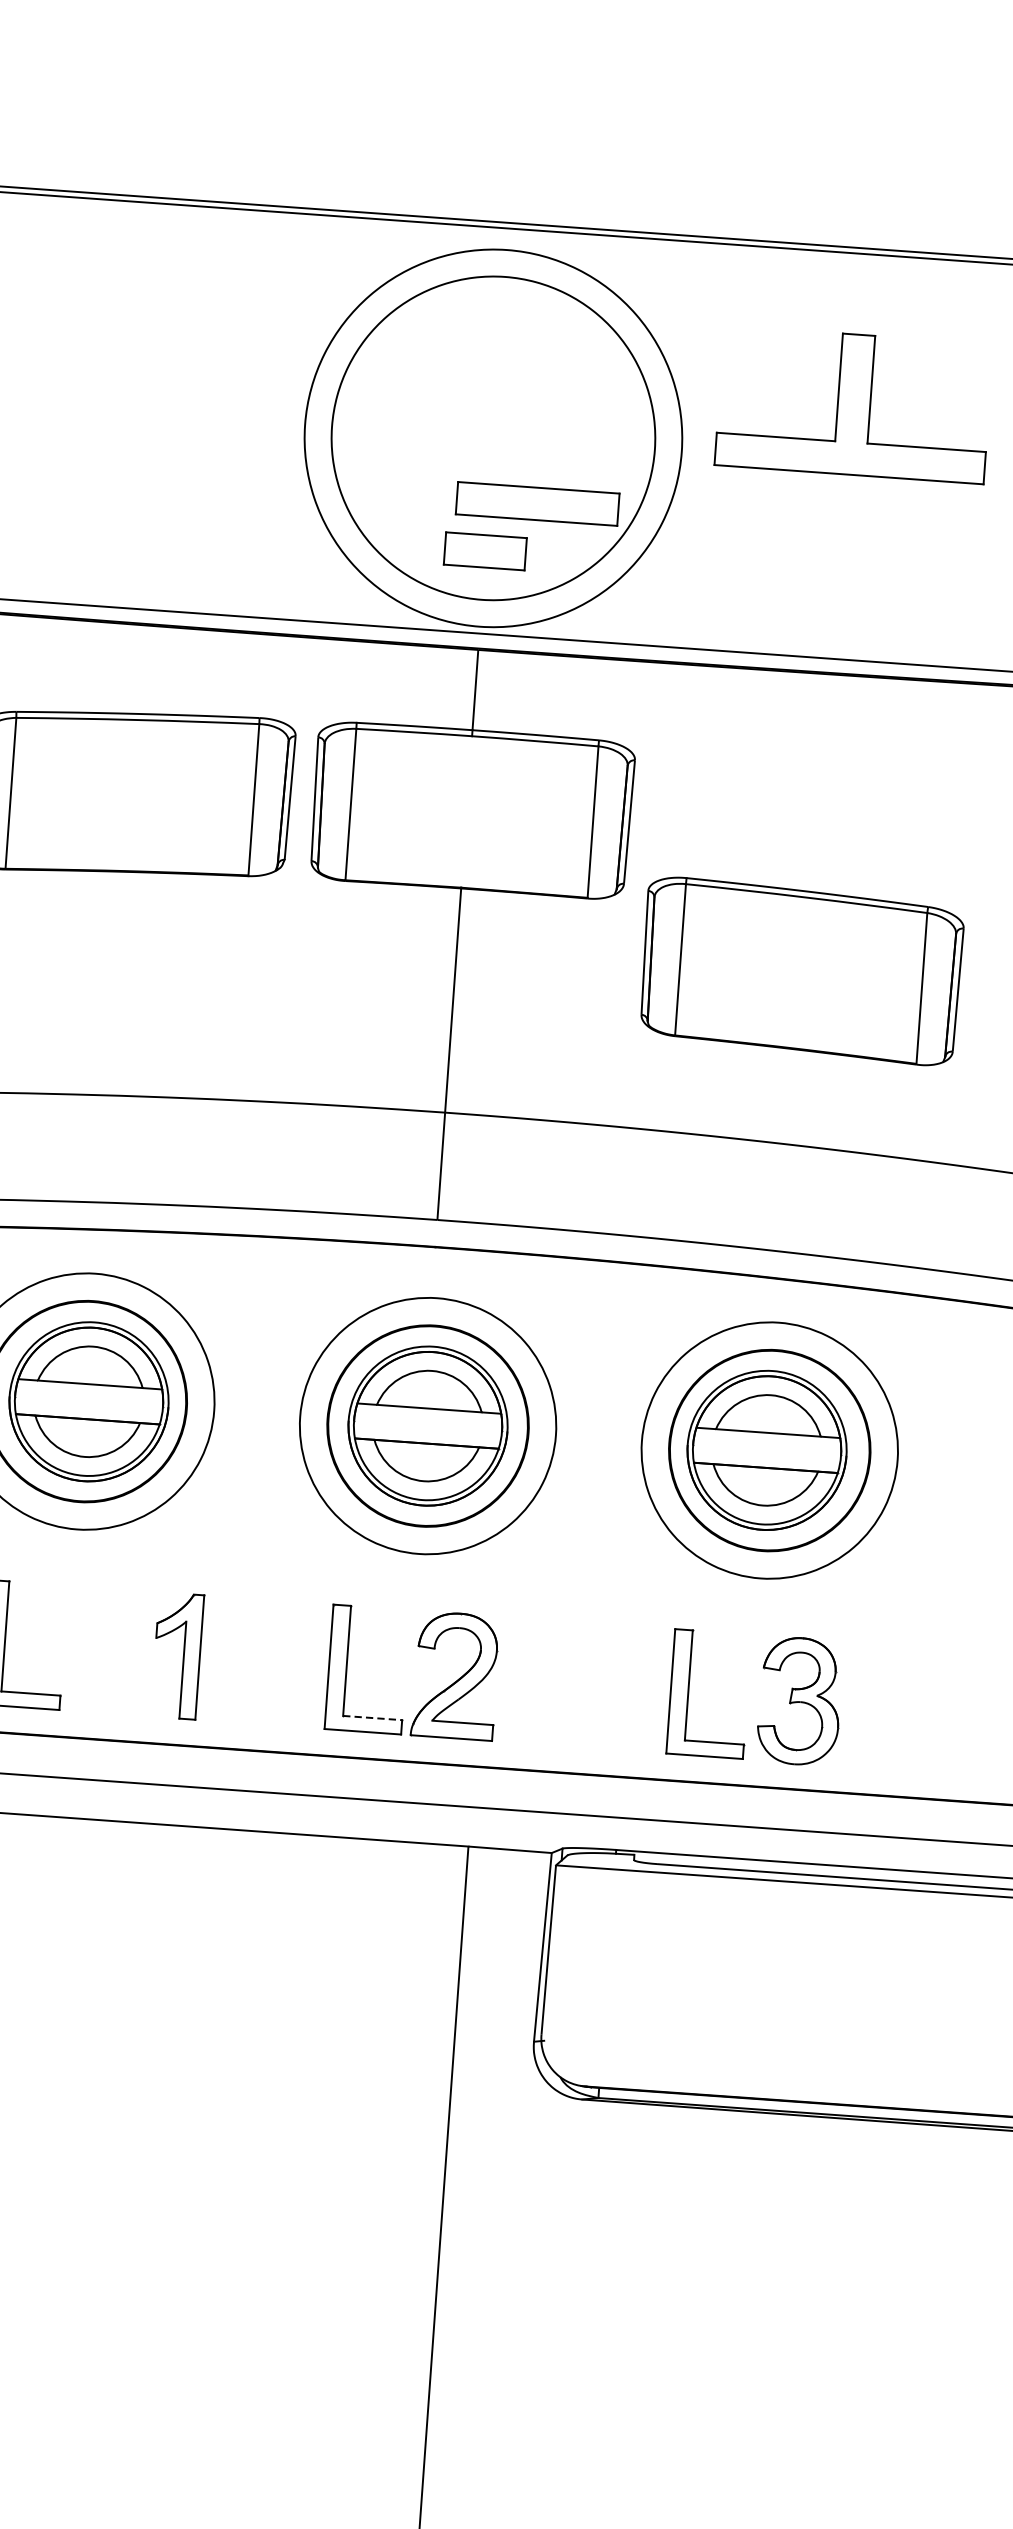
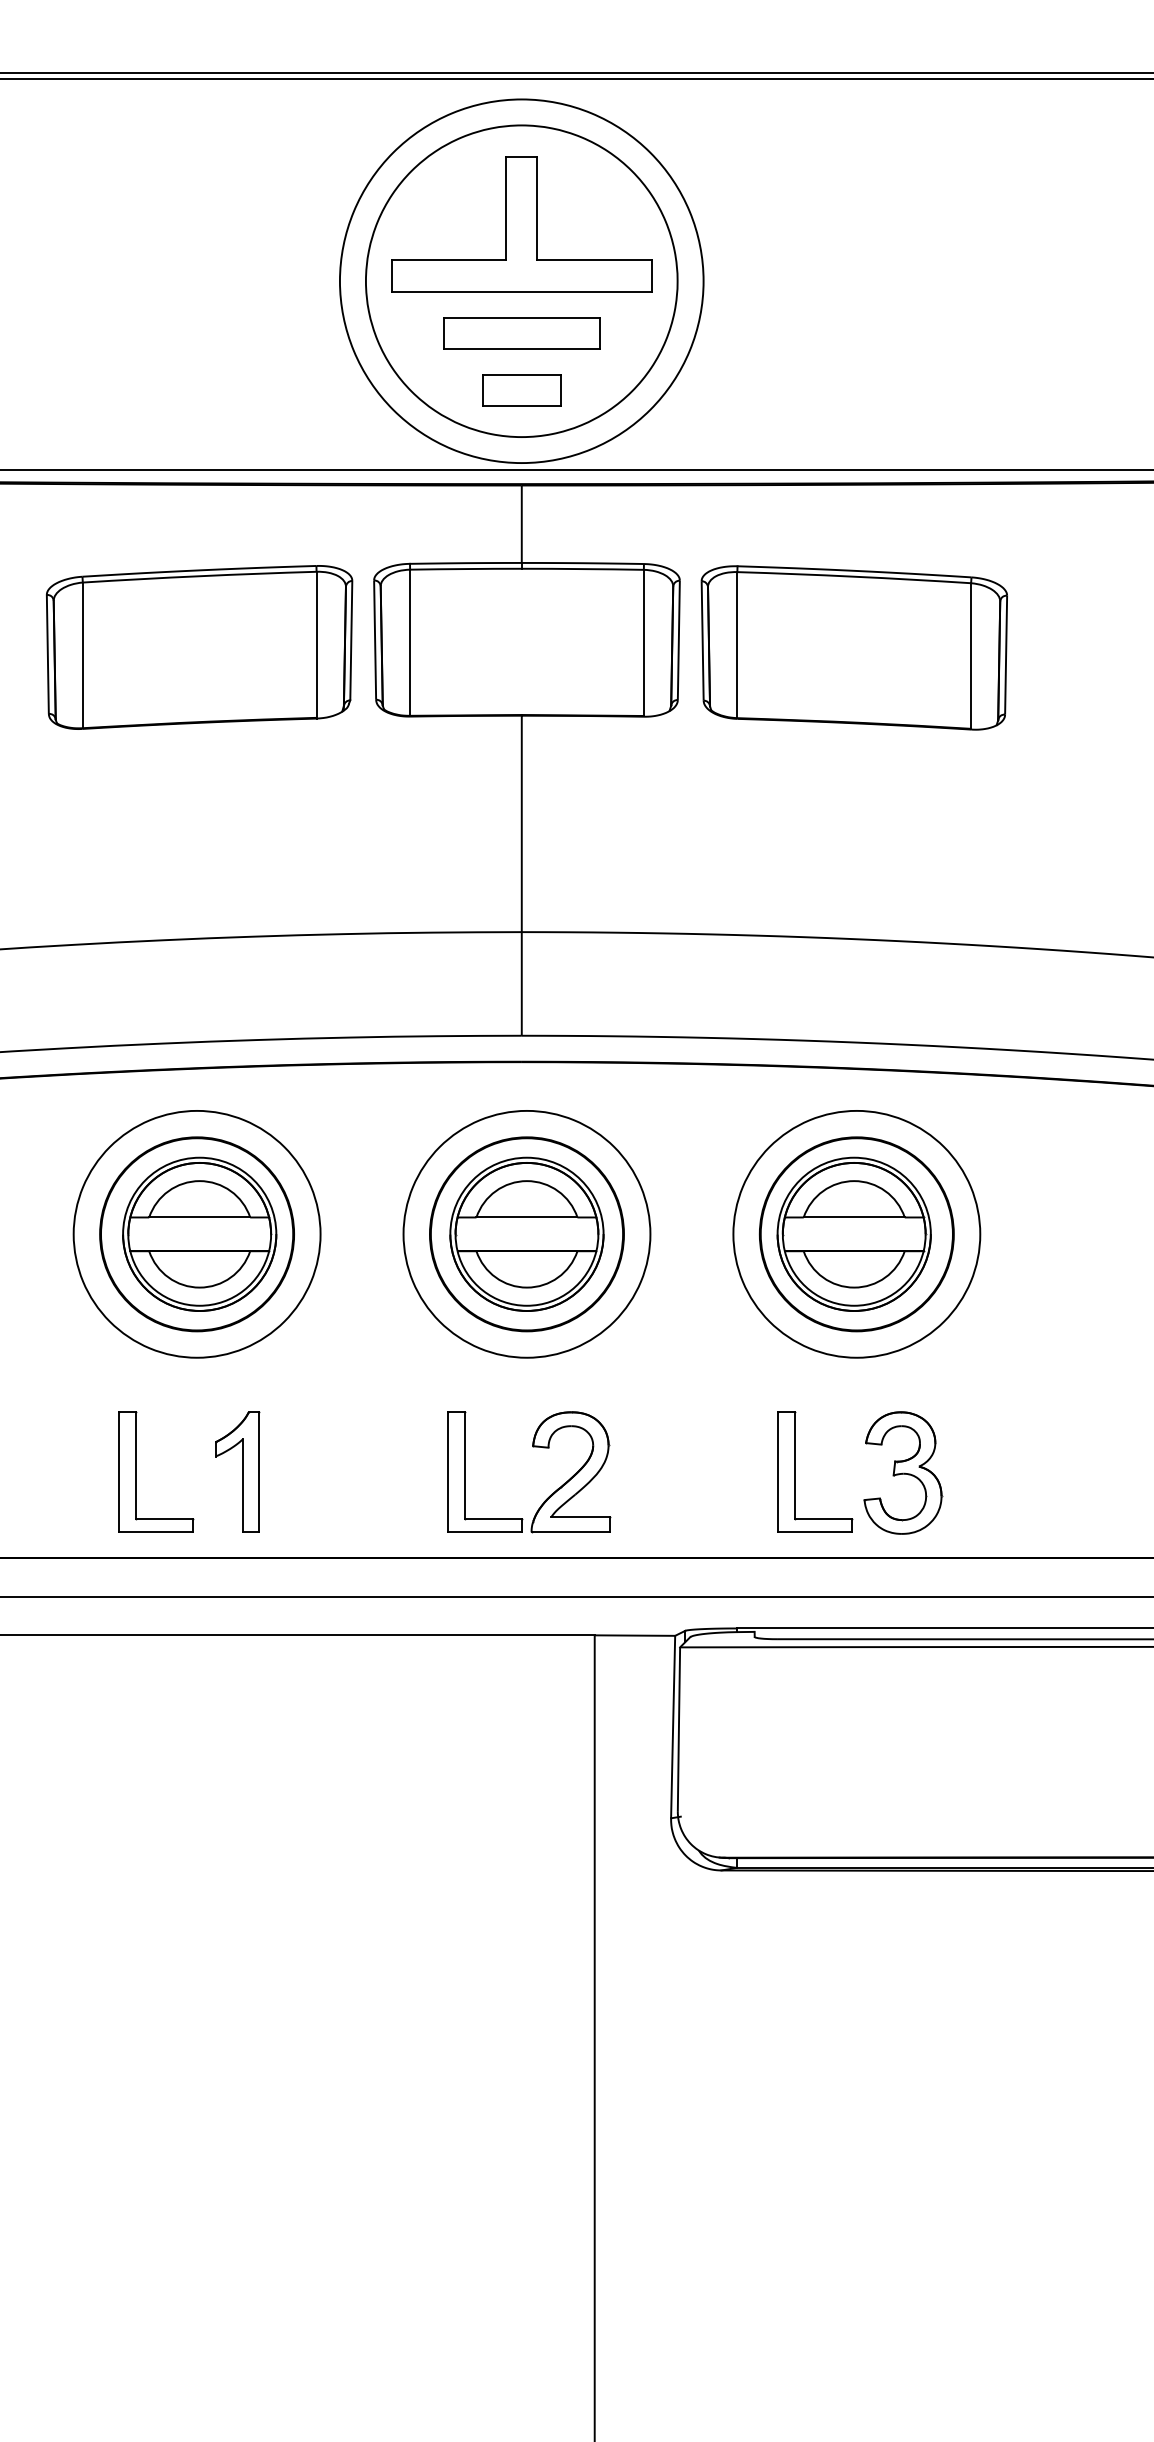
part: (853, 405) -> (521, 224), moved
part: (537, 504) -> (521, 333), moved
part: (800, 970) -> (853, 647), moved
part: (177, 1655) -> (237, 1471), moved
line: (373, 1718) -> (494, 1518), dashed -> solid

